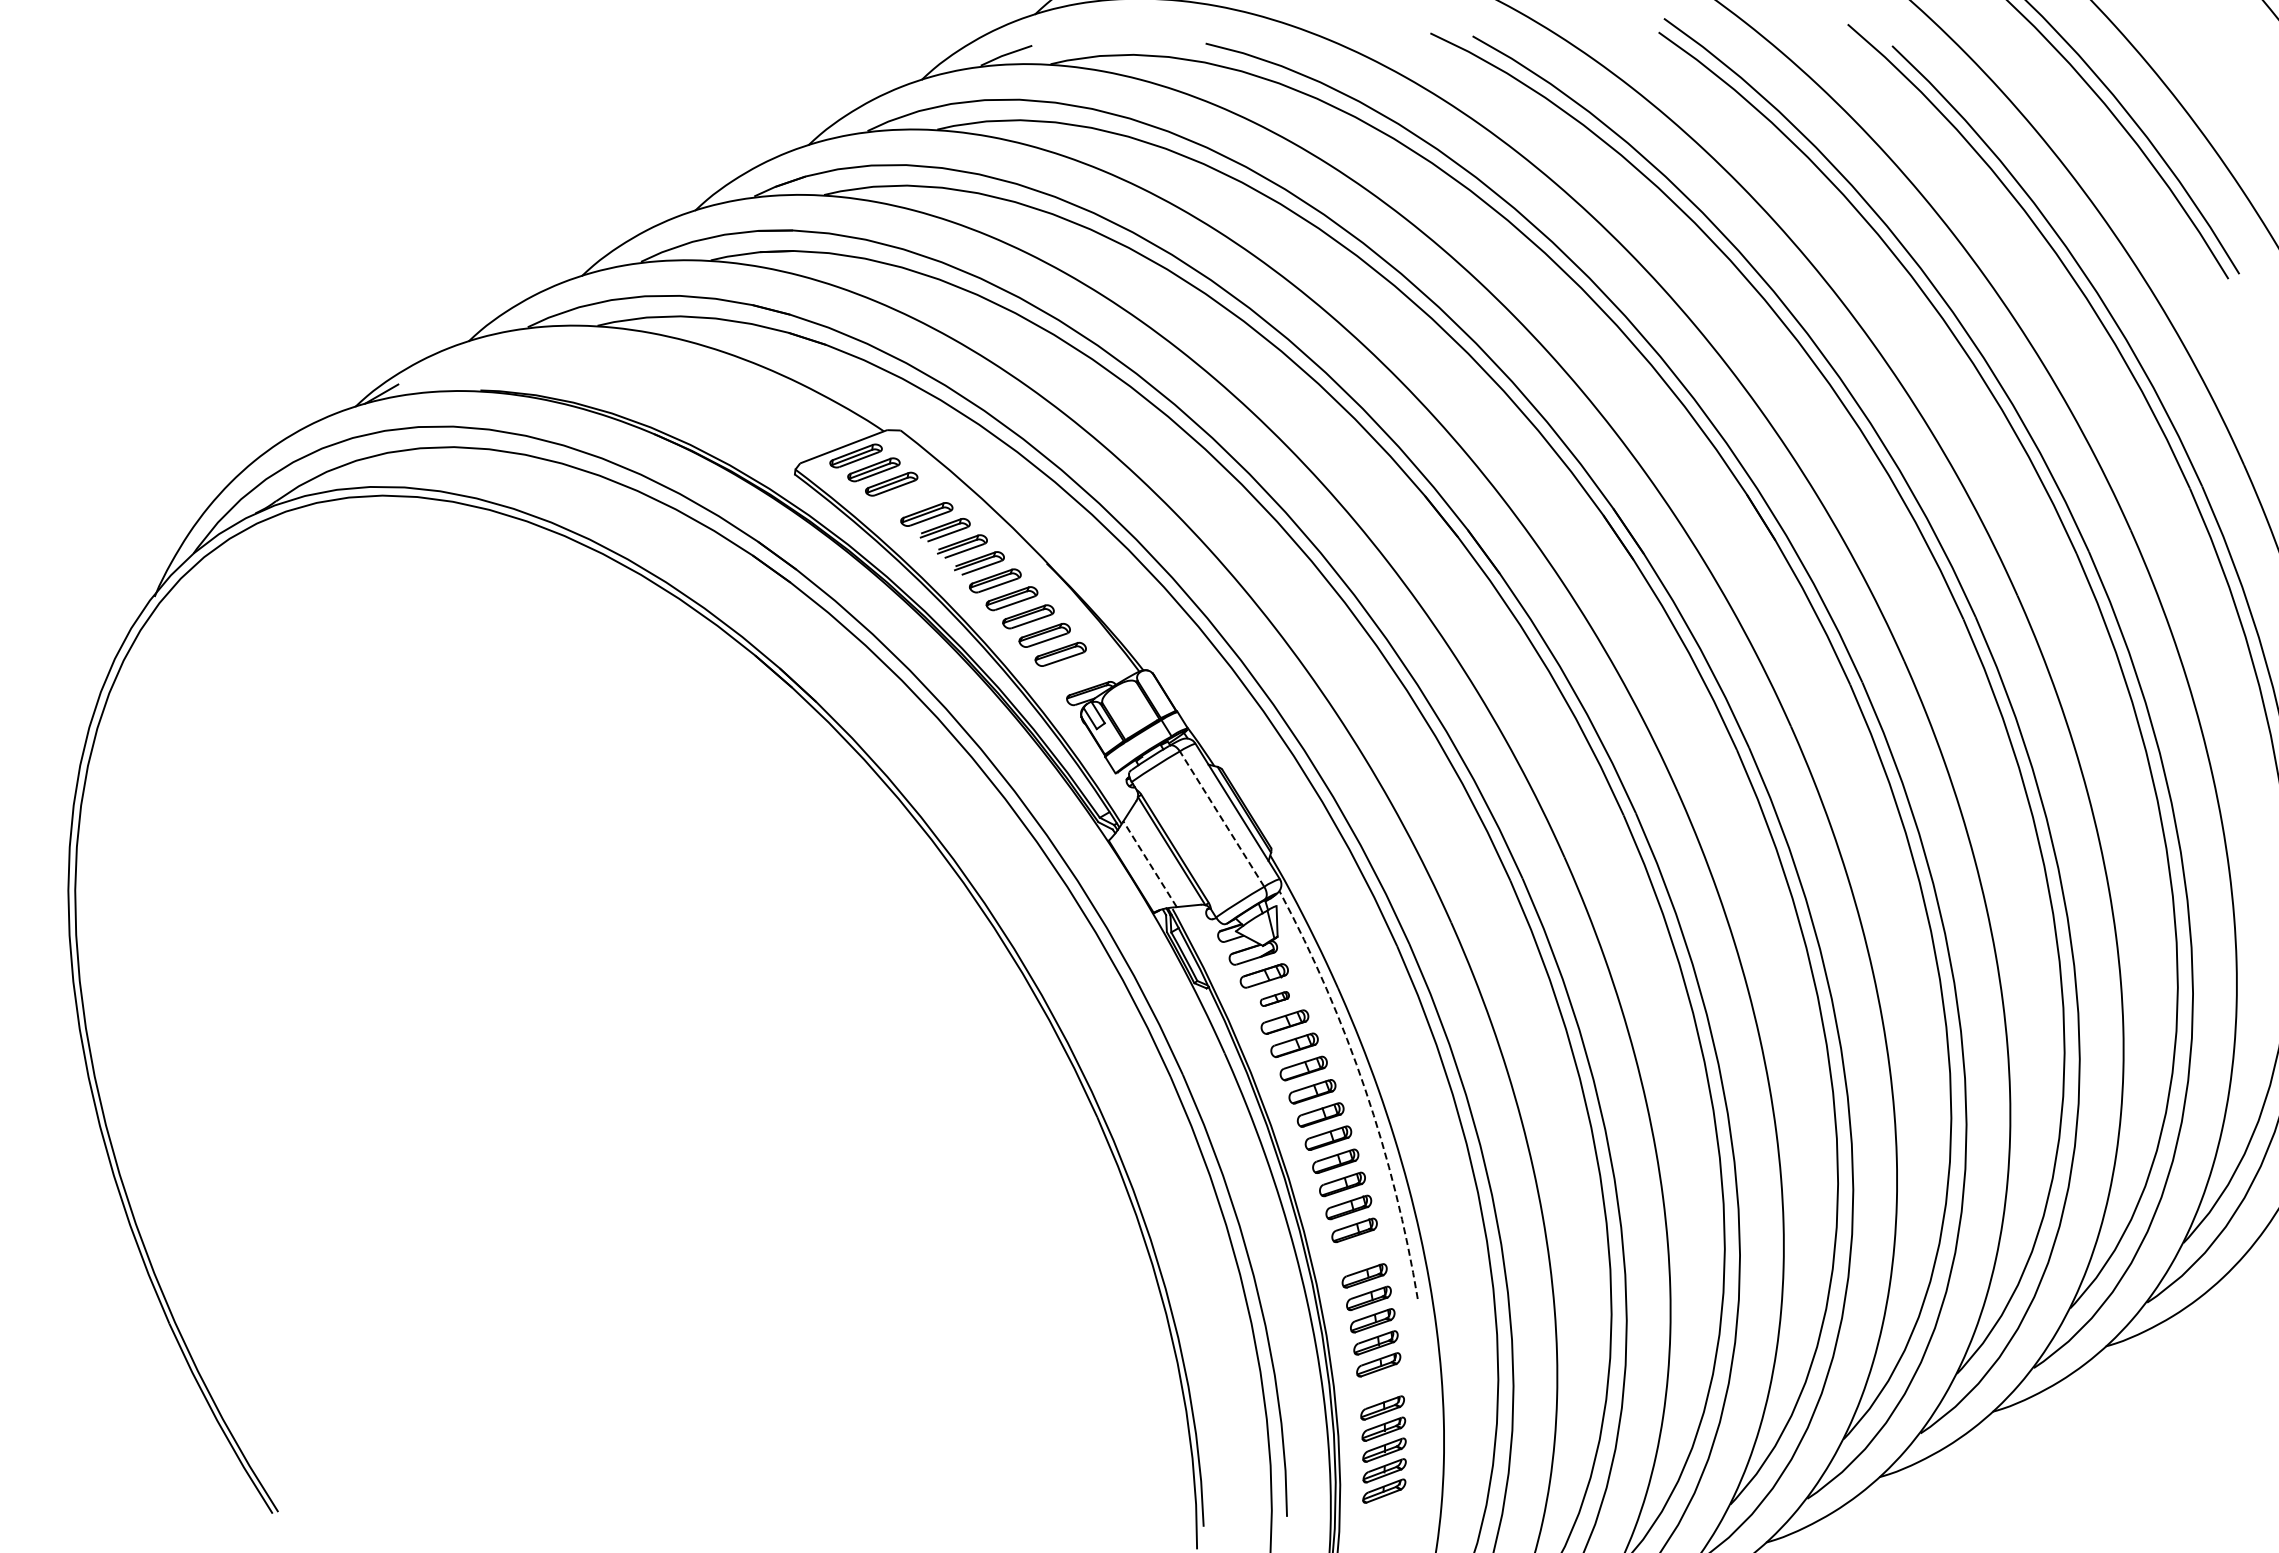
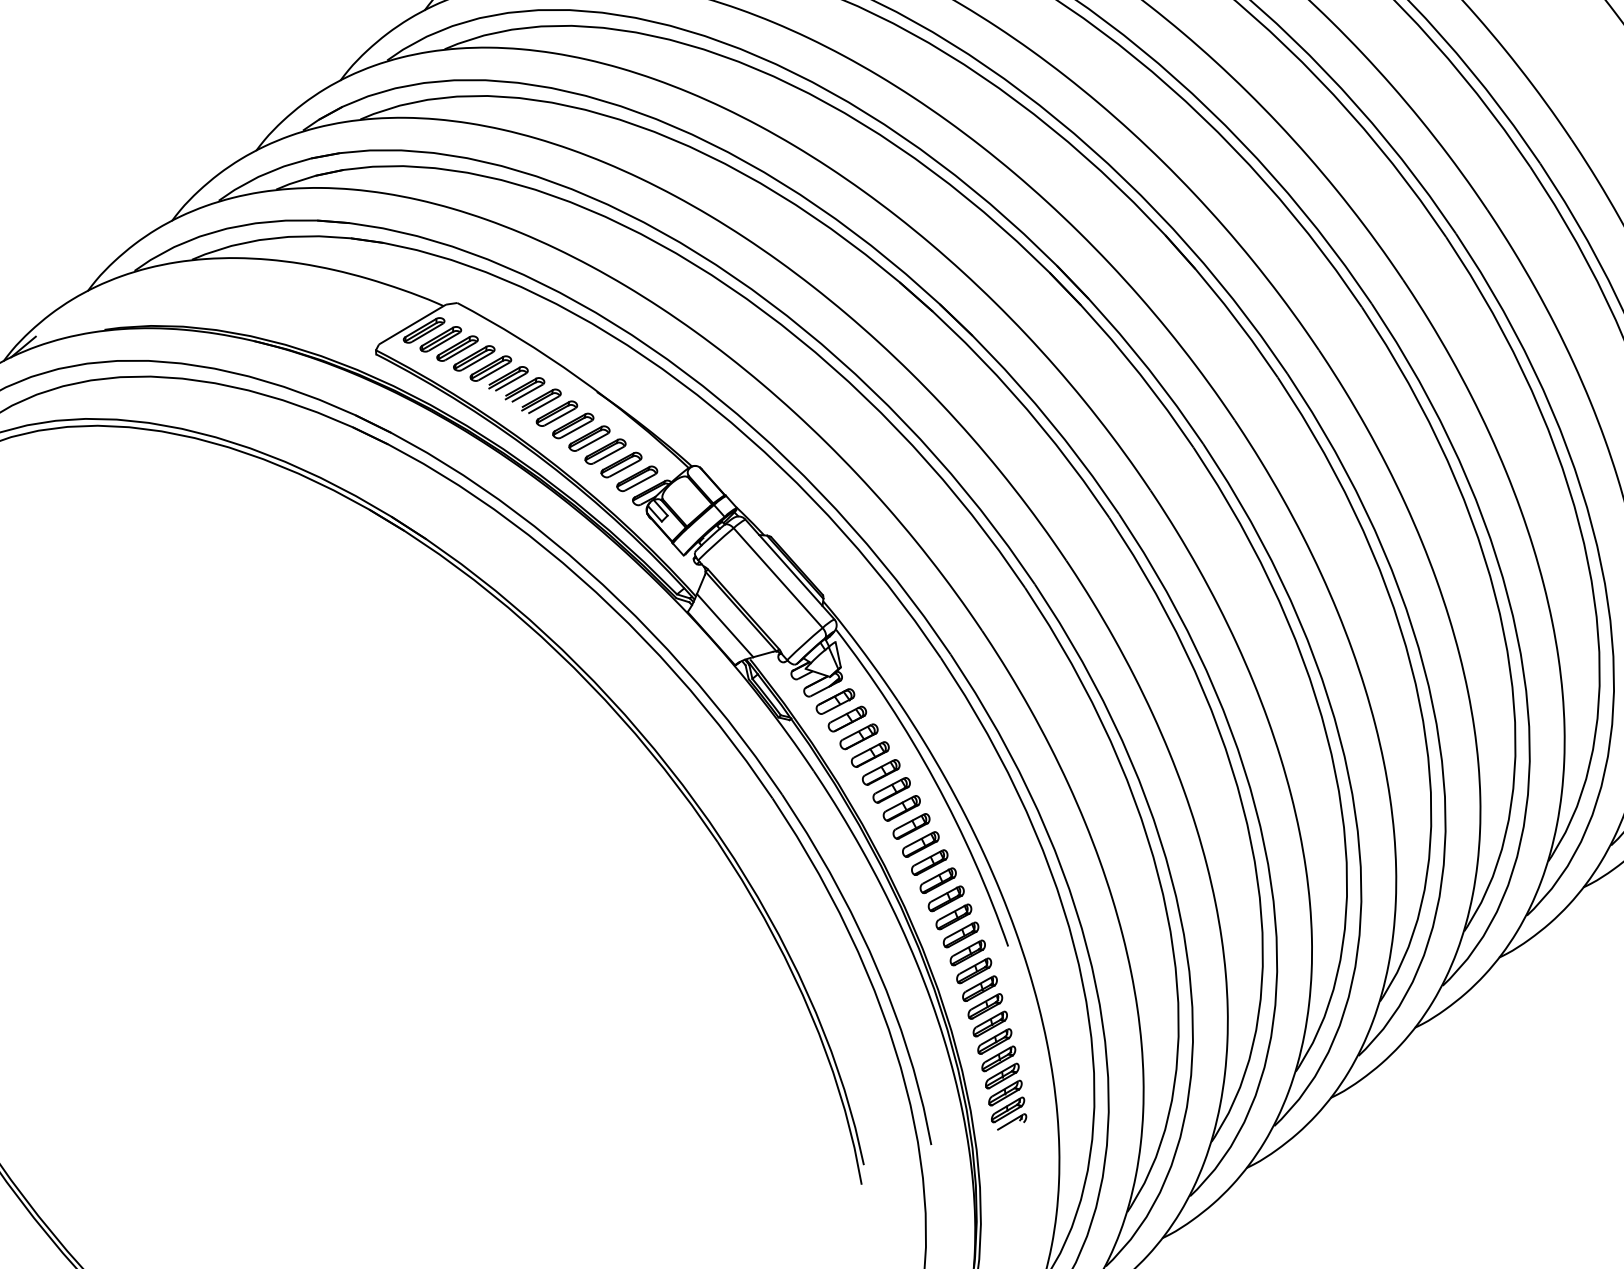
part: (908, 498) -> (473, 358), added
part: (1076, 673) -> (637, 478), added
line: (1222, 819) -> (778, 578), dashed -> solid
line: (1150, 864) -> (725, 625), dashed -> solid
part: (1274, 998) -> (847, 718), size x1.67
arc: (1365, 1089) -> (935, 780), dashed -> solid
part: (1359, 1252) -> (953, 916), added
part: (1380, 1386) -> (989, 1024), added
part: (1386, 1505) -> (1011, 1121), added

